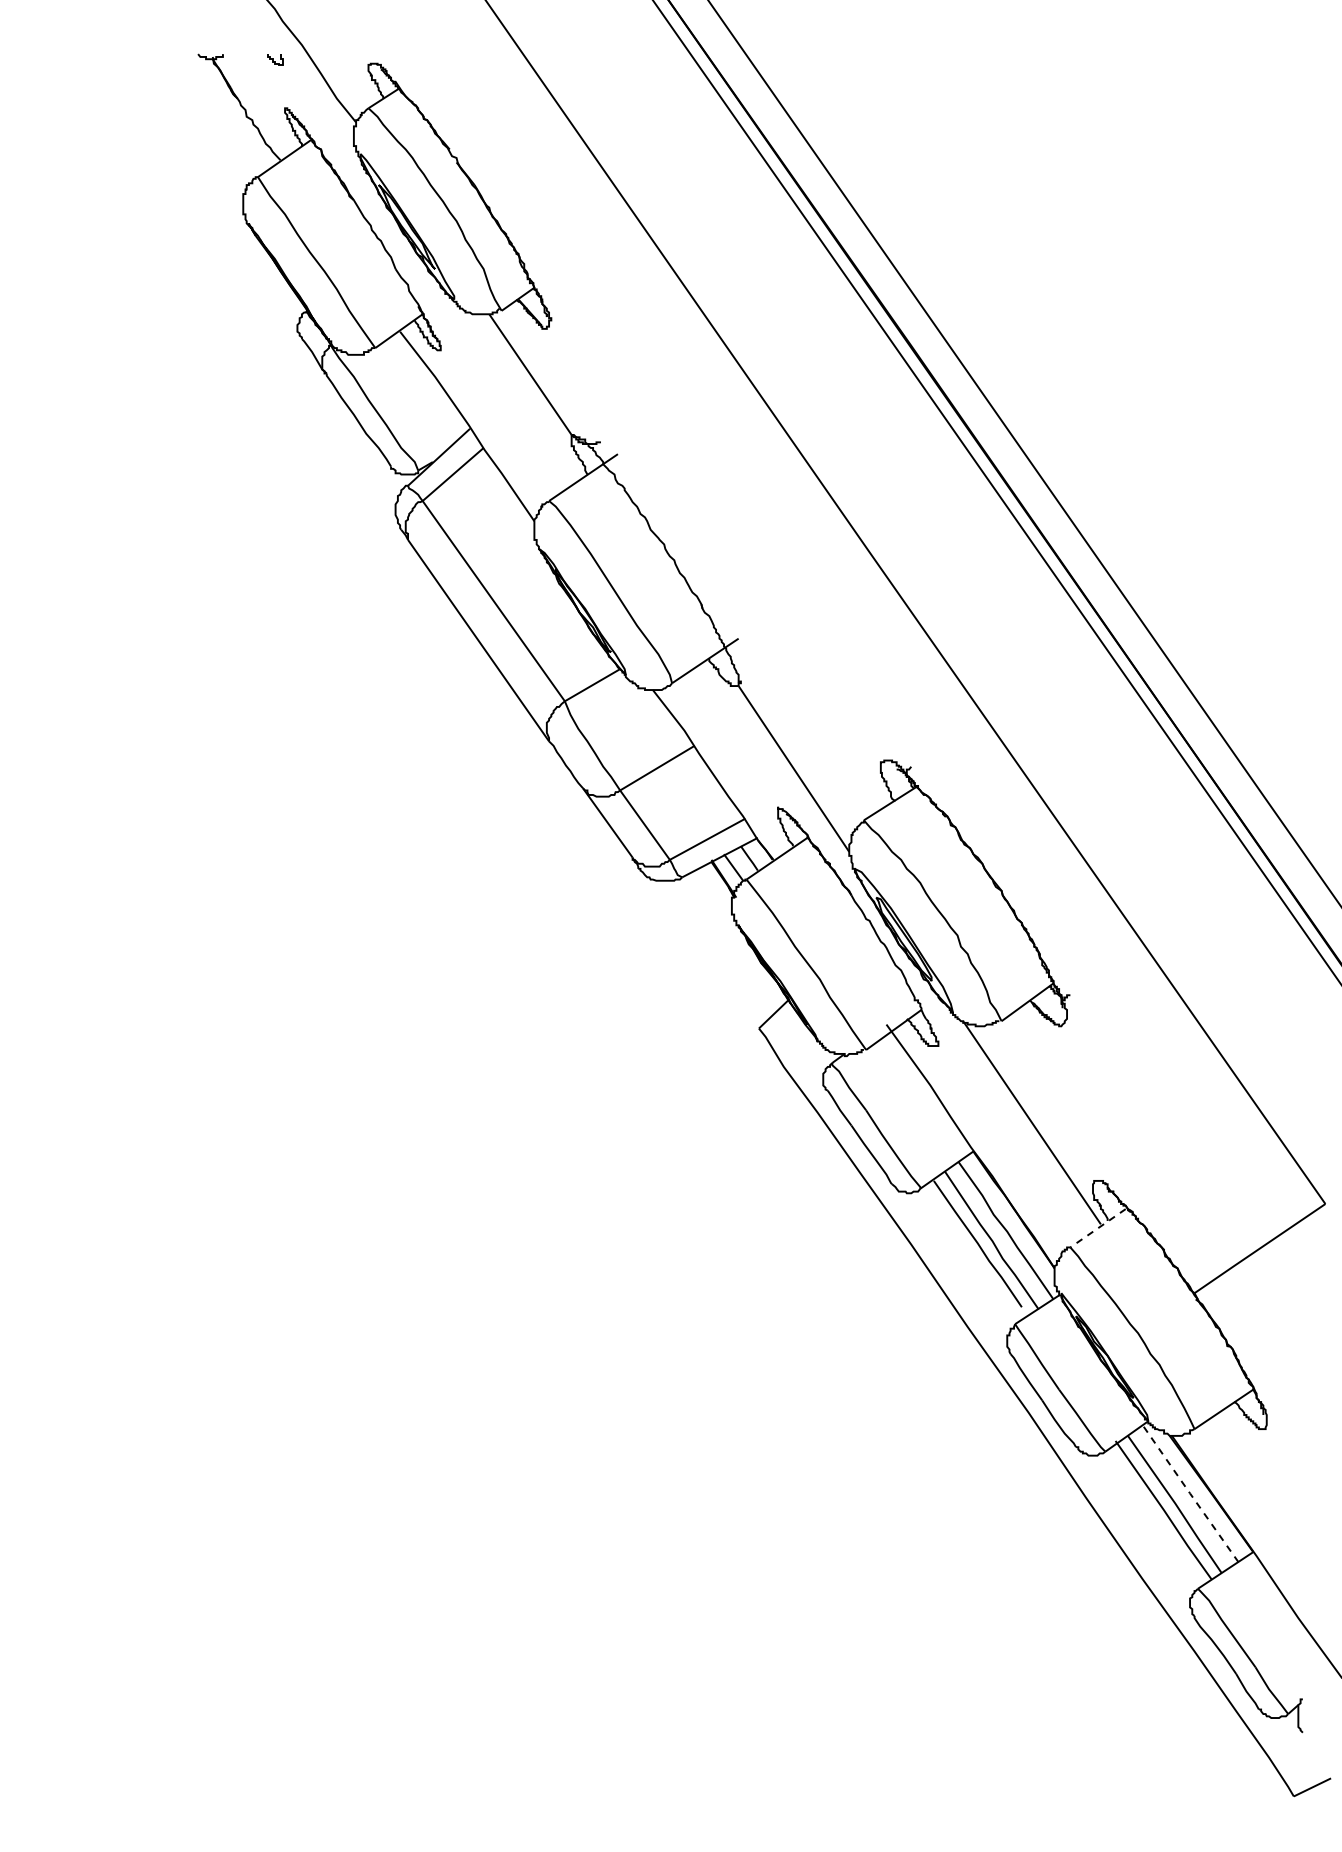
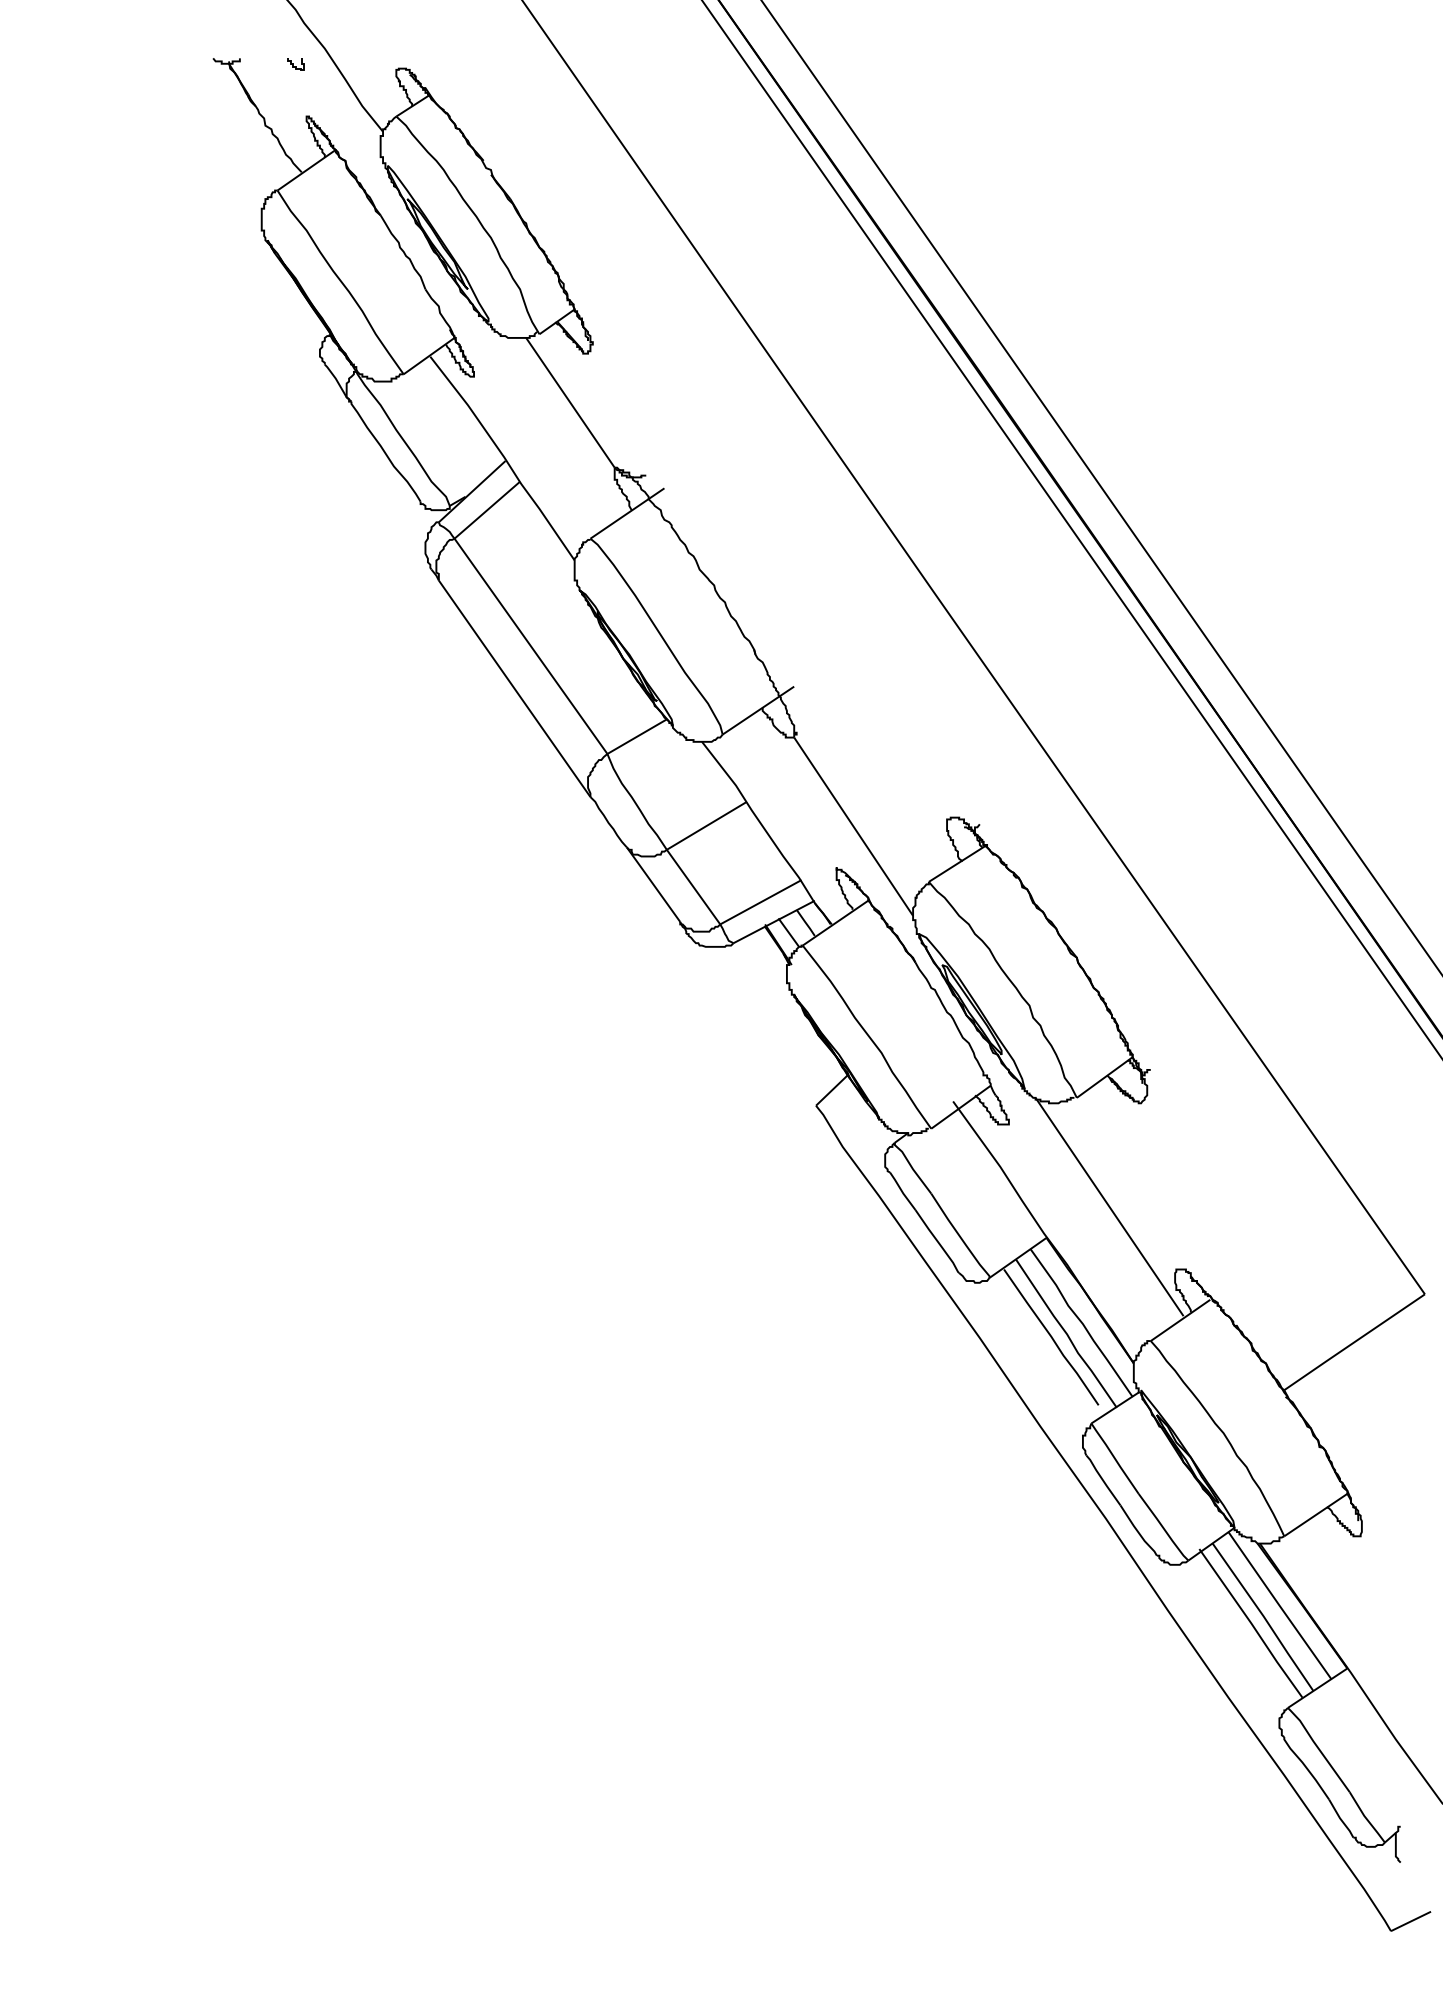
line: (1098, 1228) -> (1181, 1320), dashed -> solid
line: (1190, 1493) -> (1279, 1605), dashed -> solid

